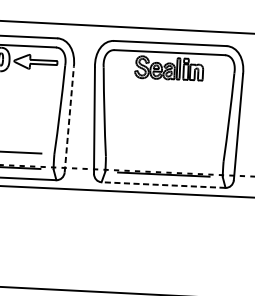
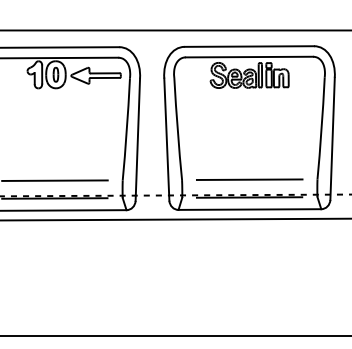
line: (69, 119) -> (137, 139), dashed -> solid
line: (164, 158) -> (249, 179), added
line: (163, 185) -> (249, 209), dashed -> solid

